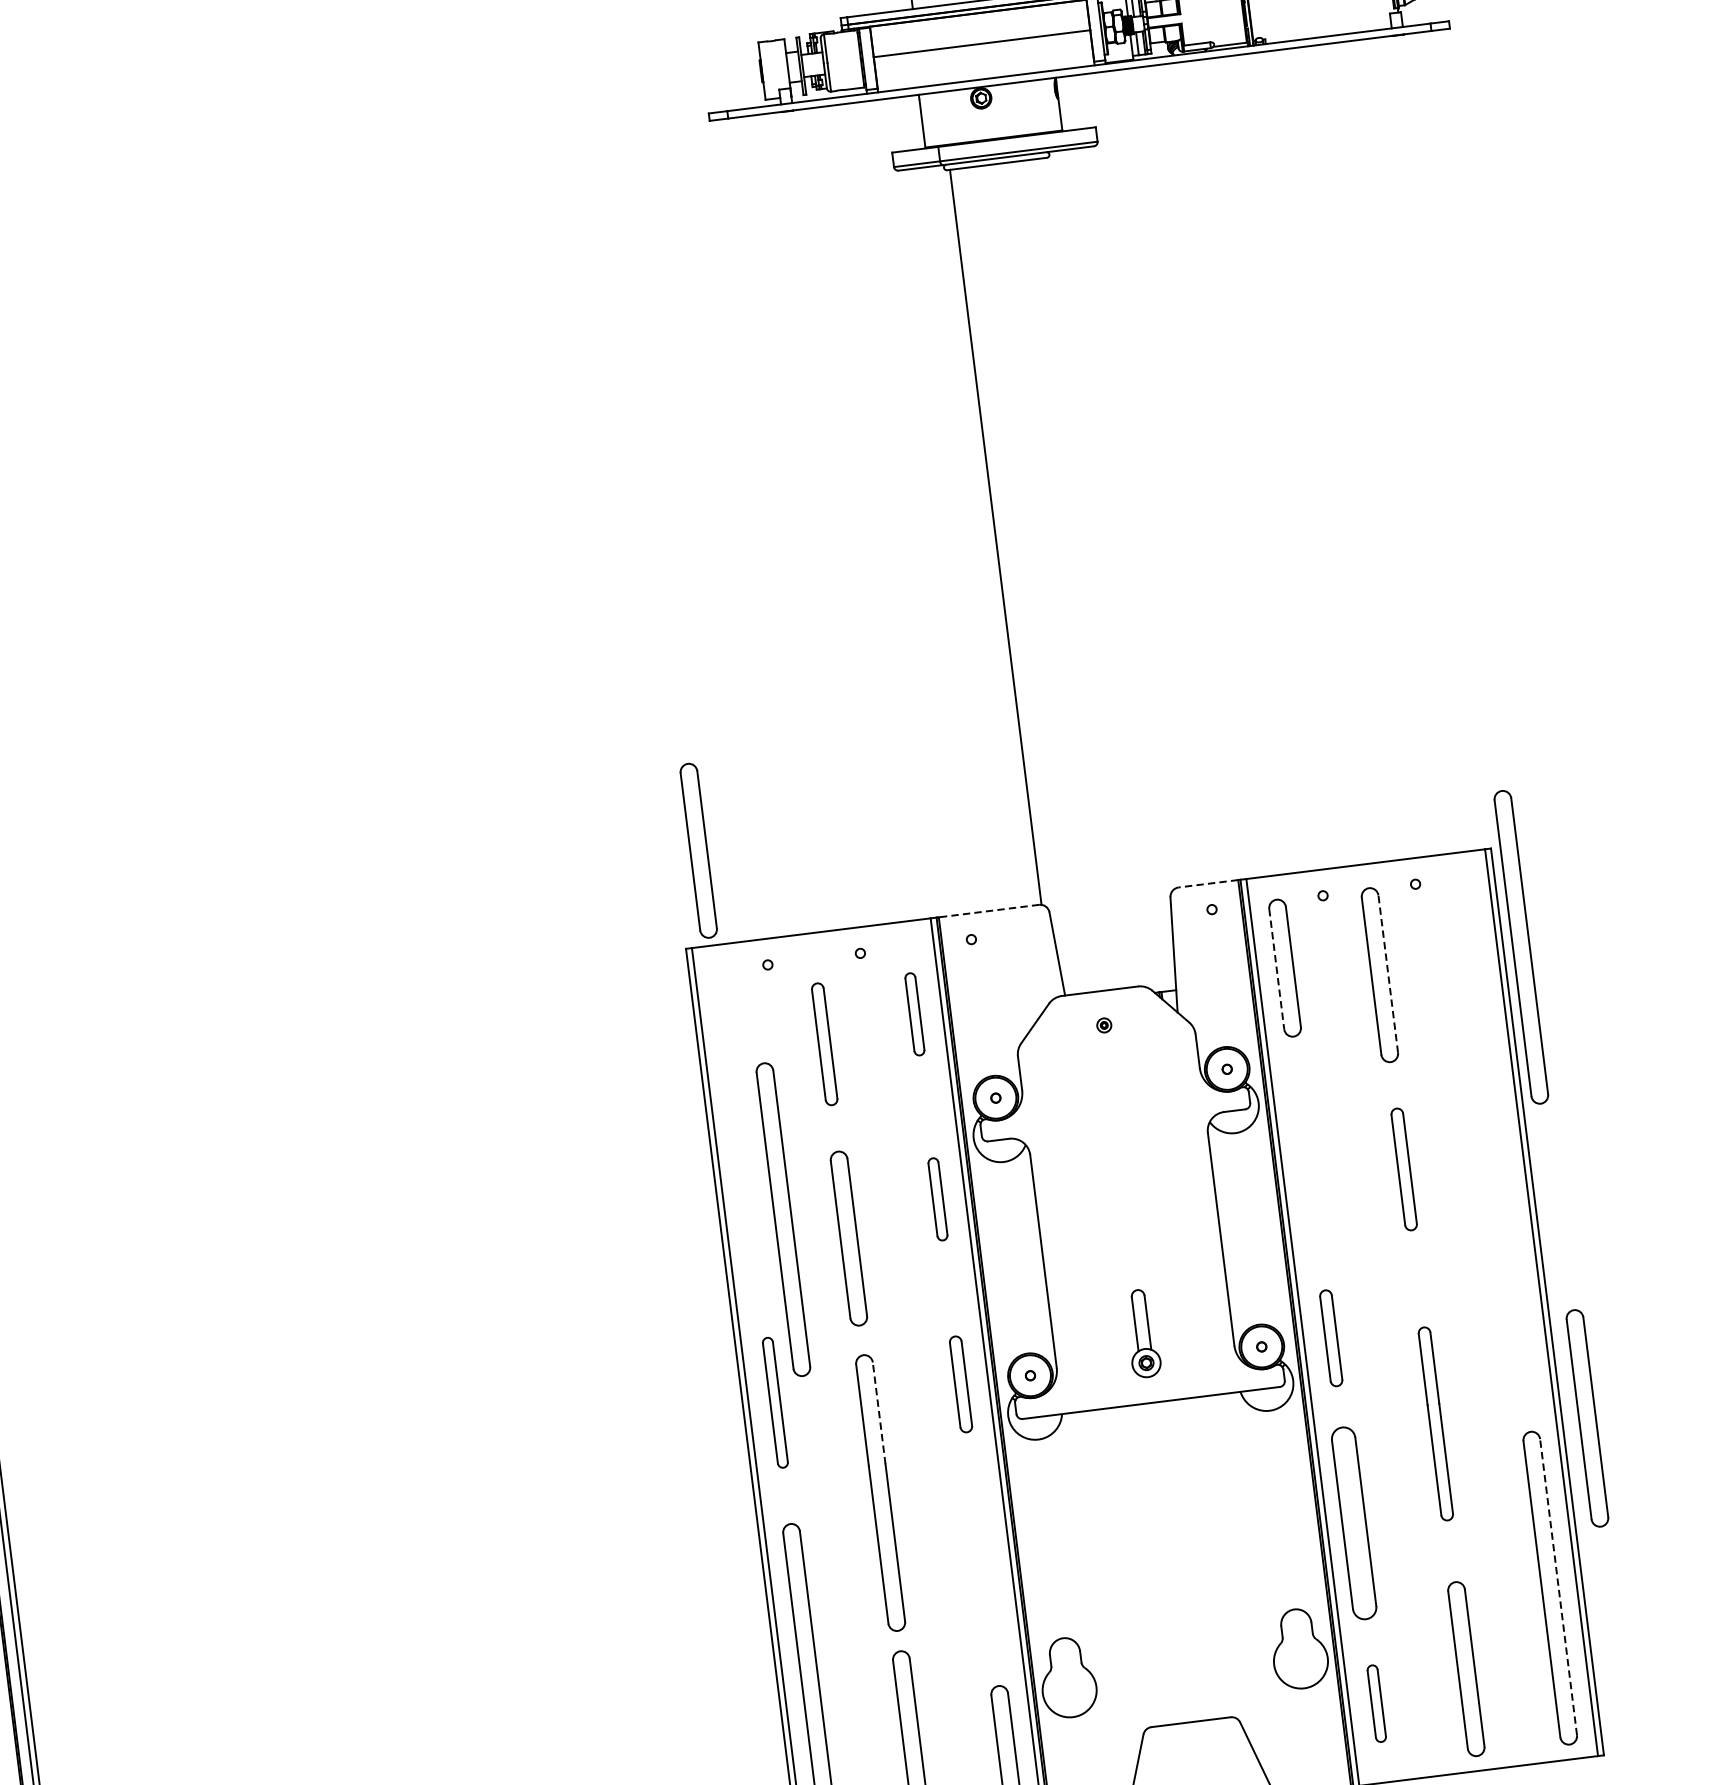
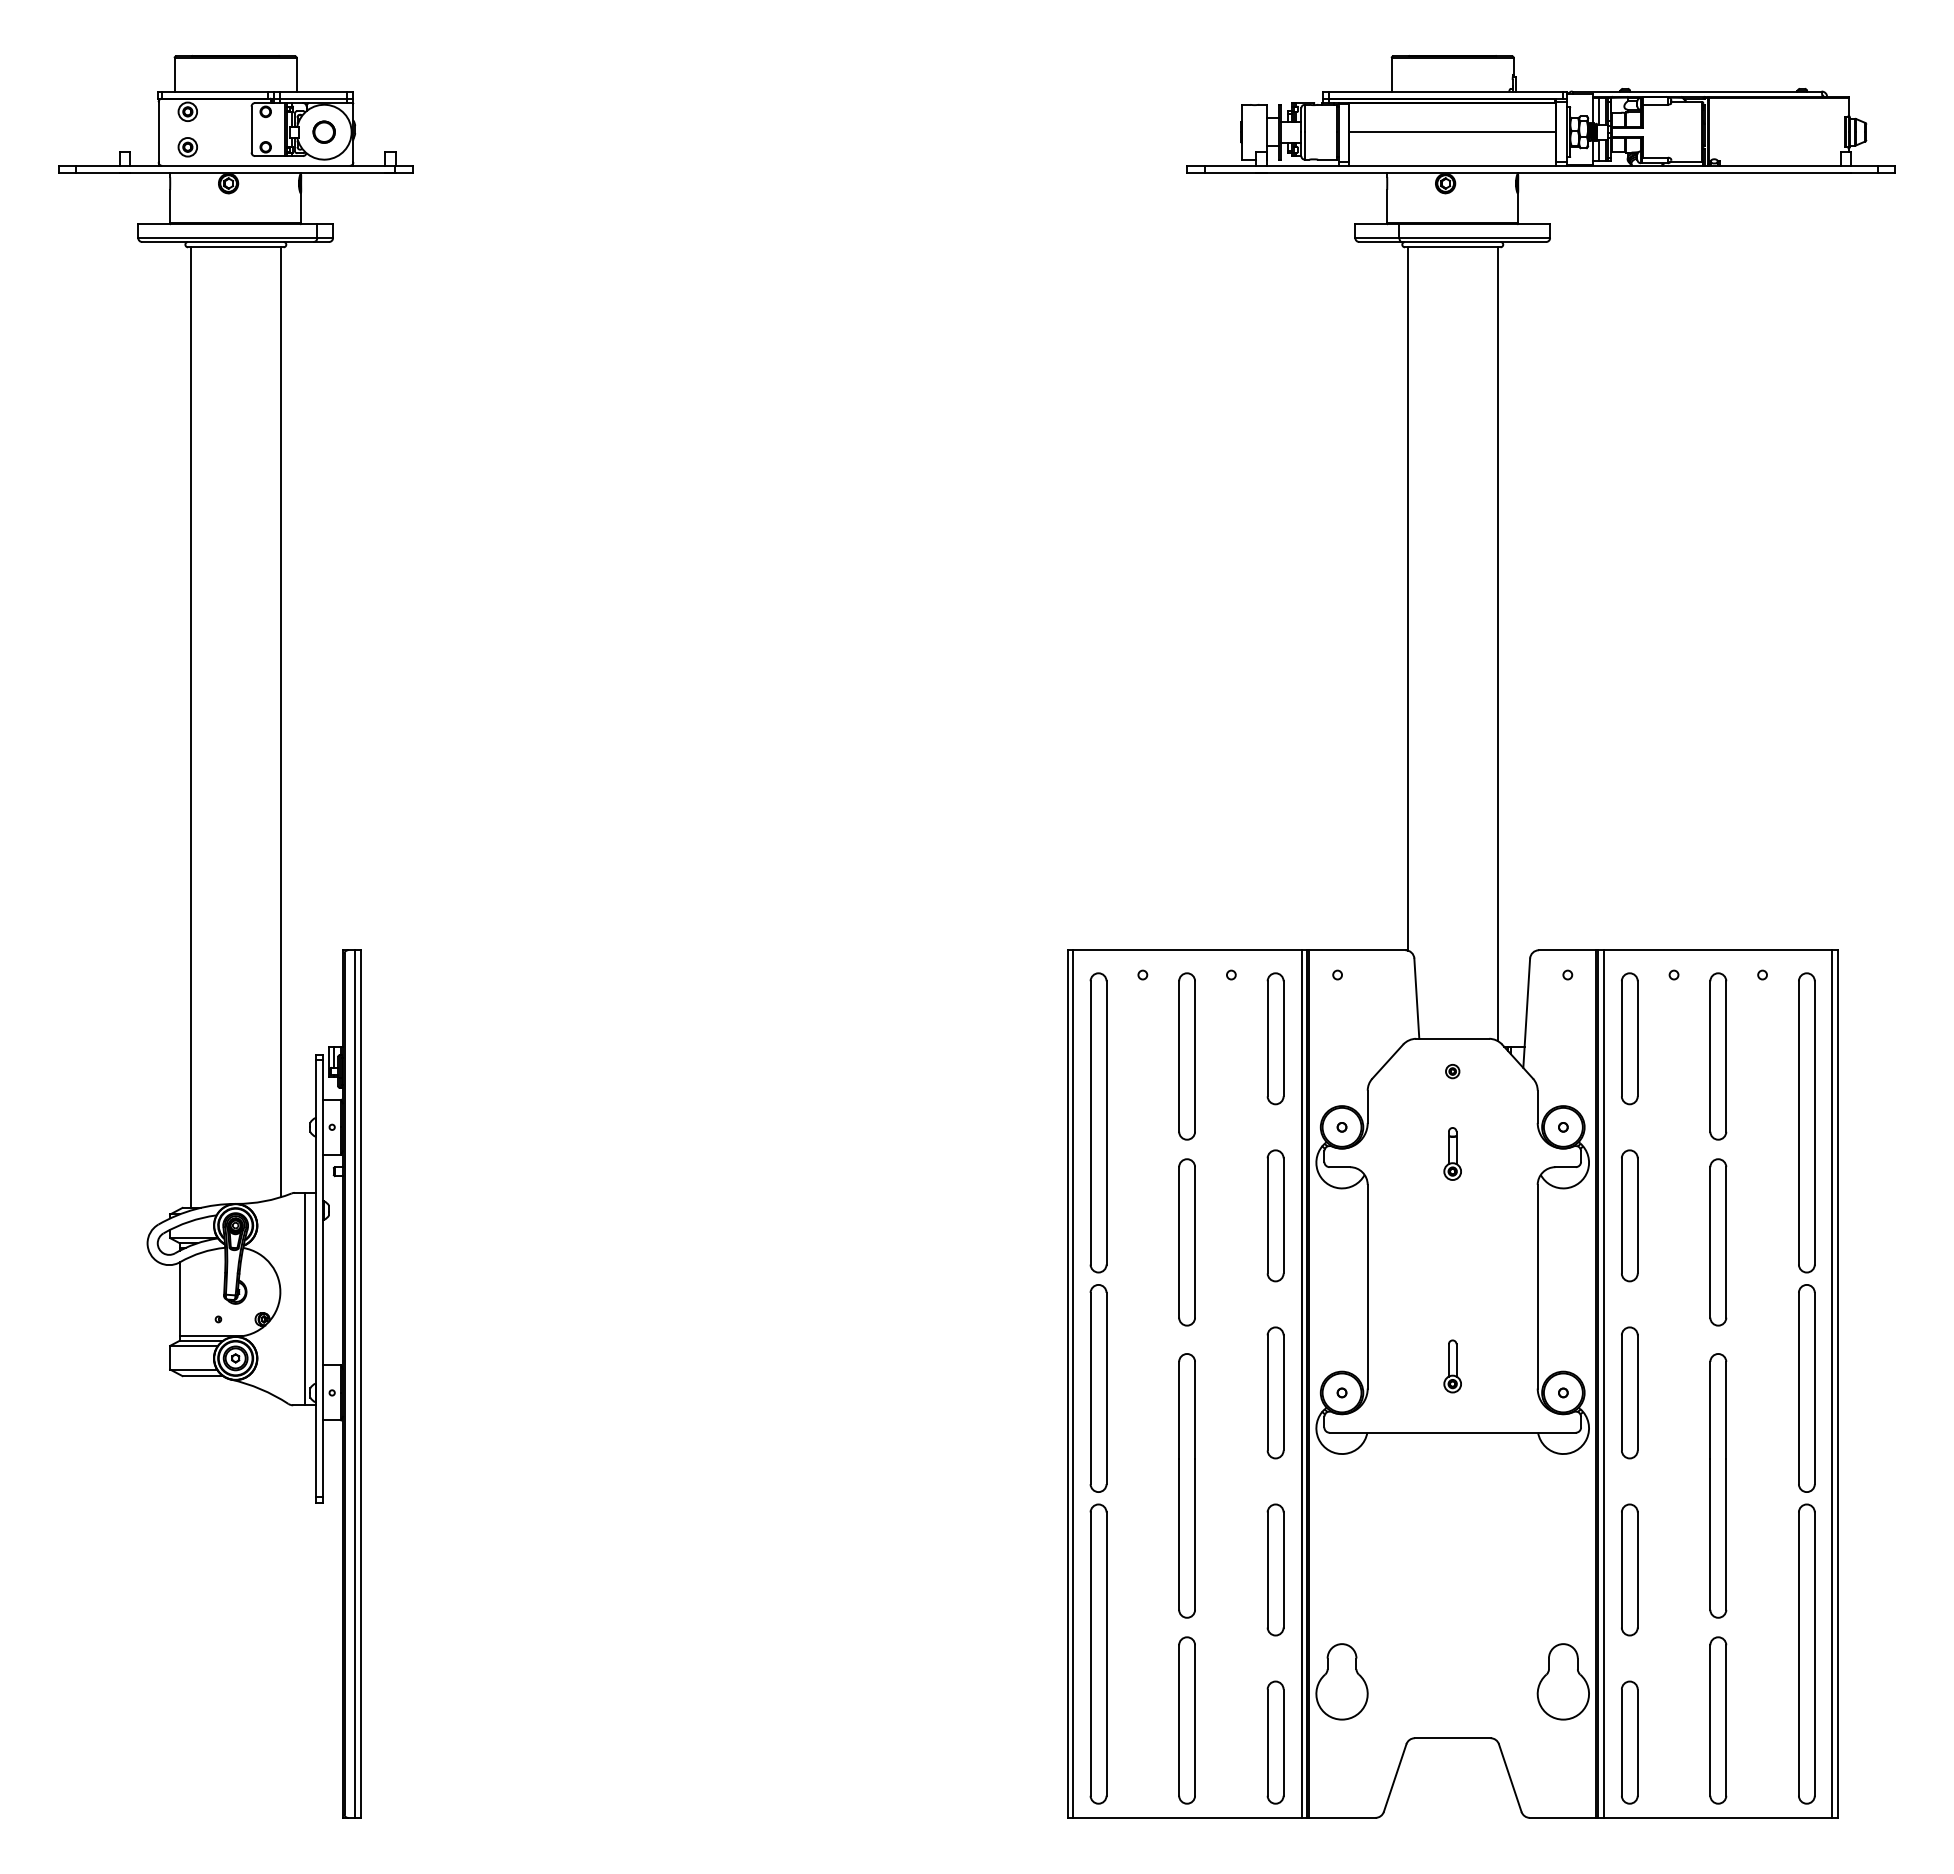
line: (1095, 573) -> (1497, 644), added
part: (698, 850) -> (1090, 859), removed
line: (1208, 883) -> (1567, 950), dashed -> solid
line: (989, 911) -> (1357, 950), dashed -> solid
part: (1520, 946) -> (1806, 1122), moved
line: (1276, 968) -> (1621, 1038), dashed -> solid
line: (1388, 974) -> (1726, 1056), dashed -> solid
part: (914, 1013) -> (1275, 1038), size x1.67
part: (824, 1044) -> (1186, 1056), size x1.43
part: (1114, 1111) -> (1452, 1153), added
part: (1307, 1152) -> (1629, 1215), added
part: (1404, 1169) -> (1718, 1242), size x1.43
part: (937, 1198) -> (1275, 1215), size x1.67
part: (783, 1219) -> (1098, 1122), moved
part: (1142, 1333) -> (1452, 1366), size x0.62
part: (1330, 1337) -> (1629, 1392), size x1.43
part: (960, 1383) -> (1275, 1392), size x1.43
part: (775, 1402) -> (1098, 1388), size x1.67
line: (879, 1413) -> (1195, 1410), dashed -> solid
part: (1587, 1418) -> (1806, 1388), moved
part: (1435, 1423) -> (1718, 1485), size x1.43
part: (1353, 1522) -> (1629, 1569), size x0.71
part: (983, 1568) -> (1275, 1569), added
line: (1558, 1587) -> (1814, 1654), dashed -> solid
part: (1376, 1703) -> (1629, 1742), size x1.67

